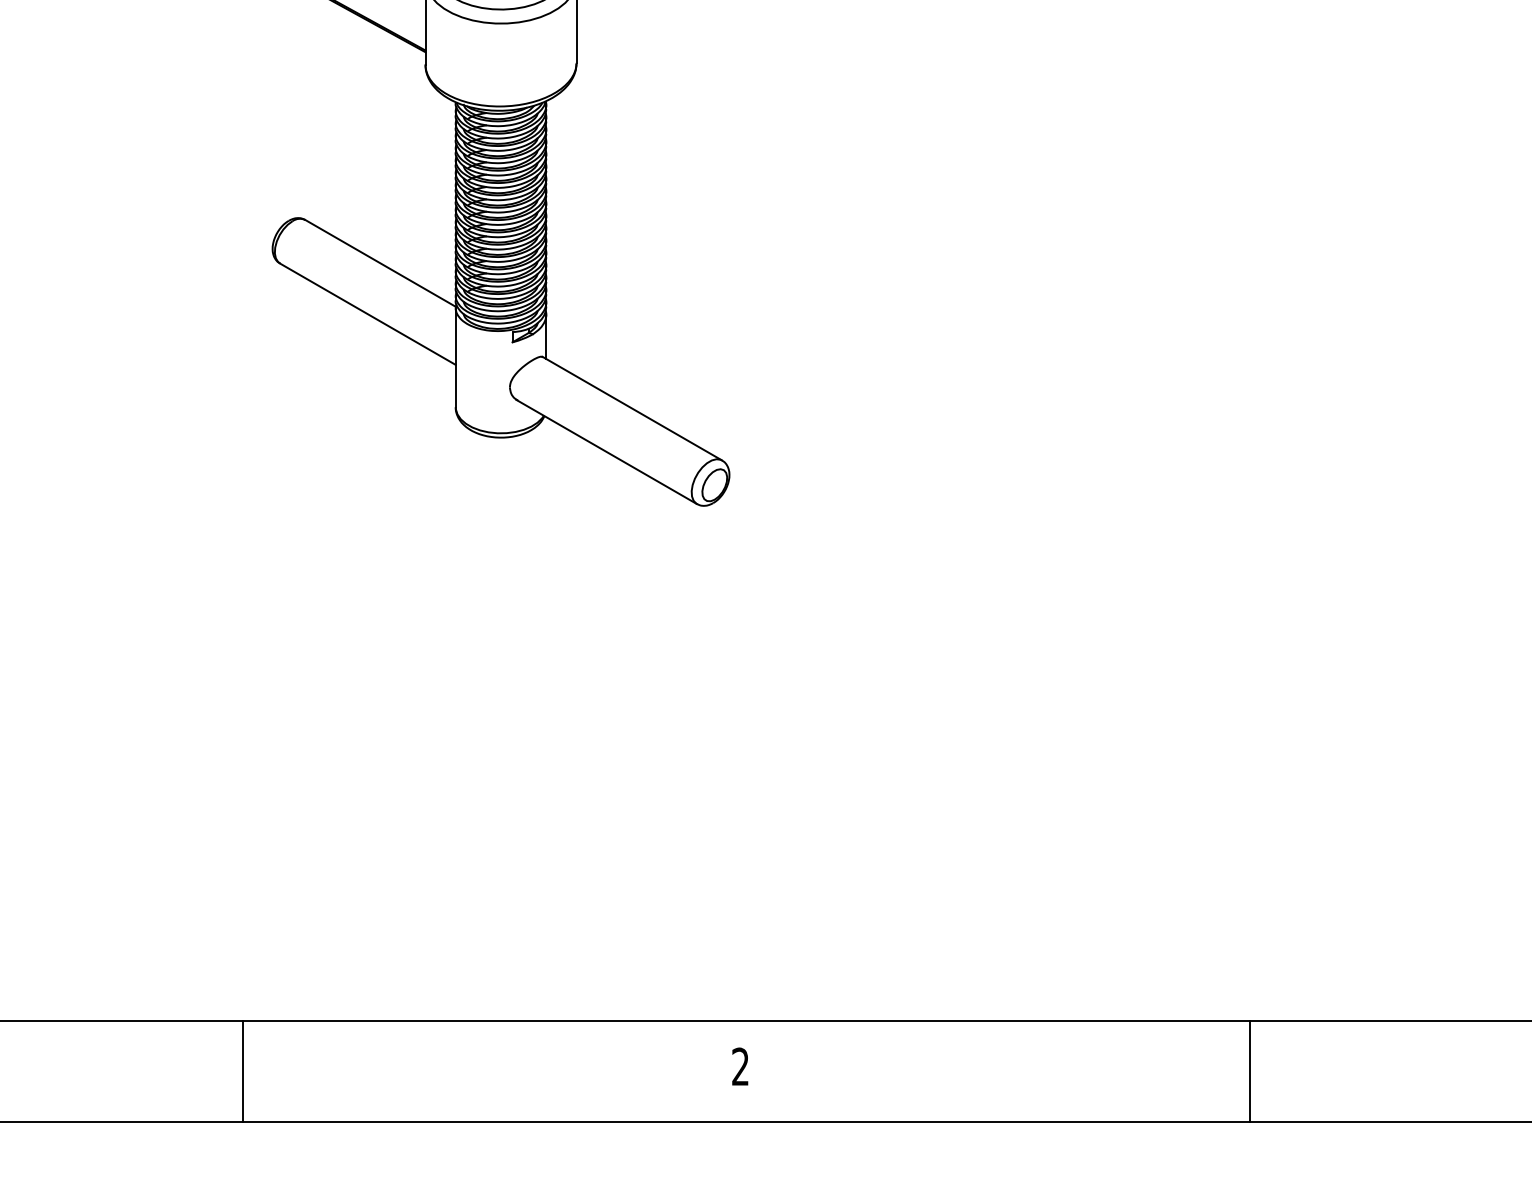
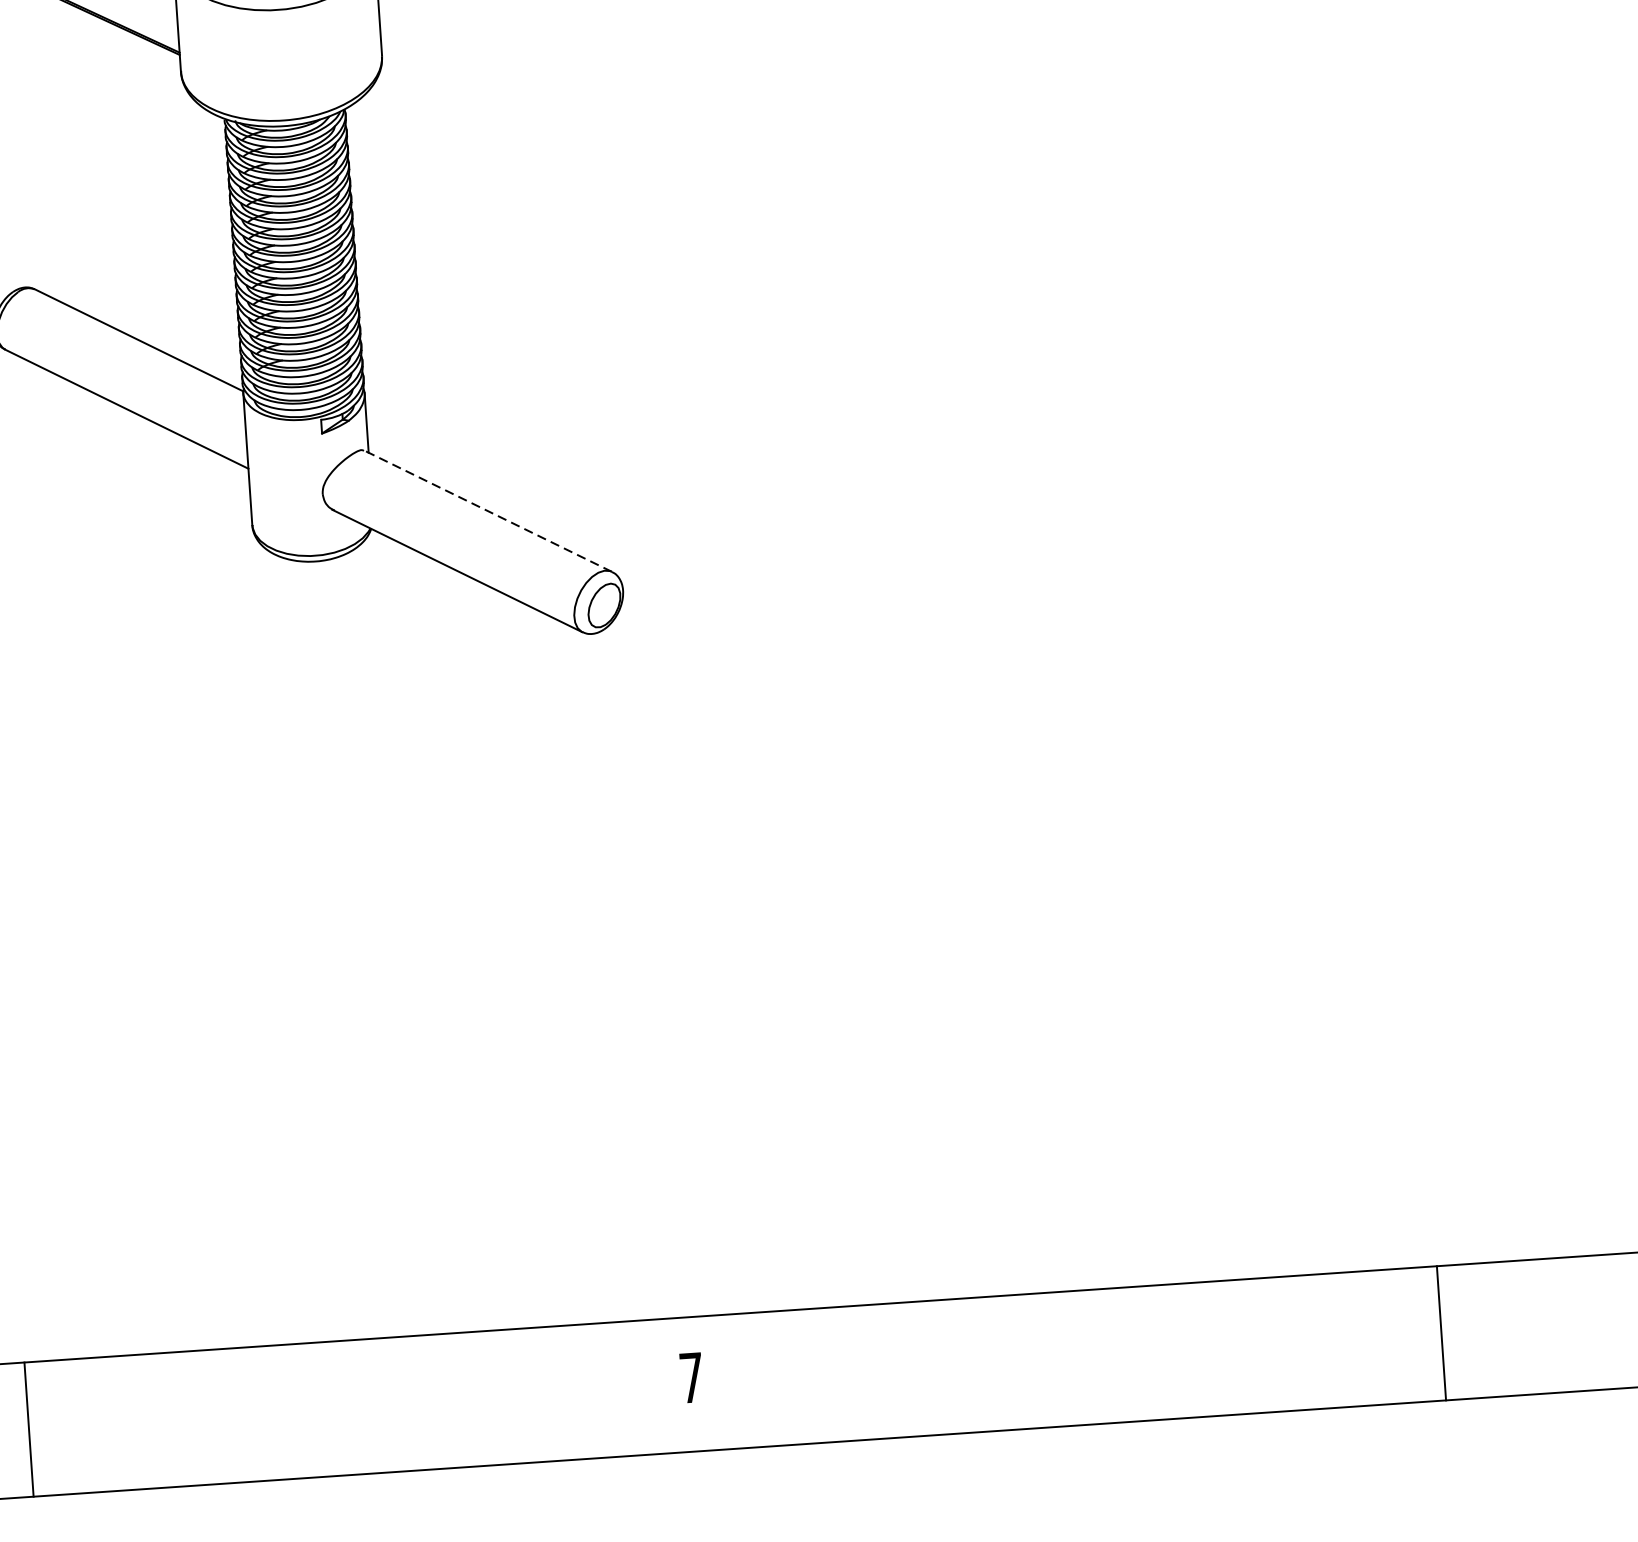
line: (632, 408) -> (487, 510), solid -> dashed
text: (740, 1066) -> (691, 1377), 2 -> 7
line: (1250, 1071) -> (1441, 1333), moved

